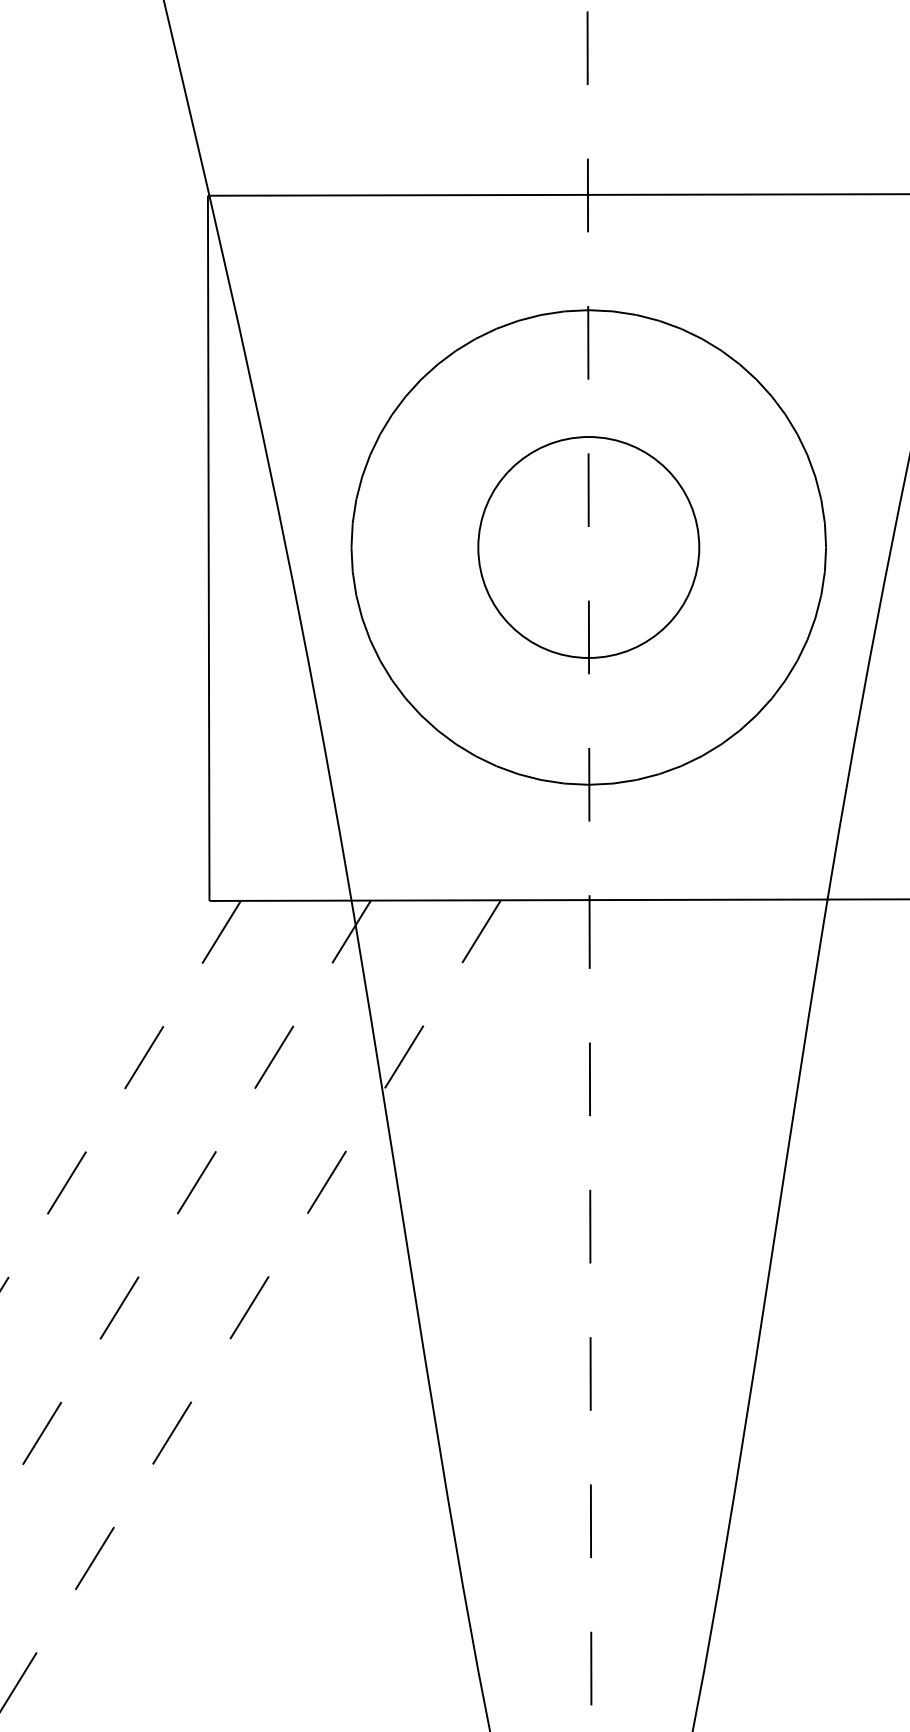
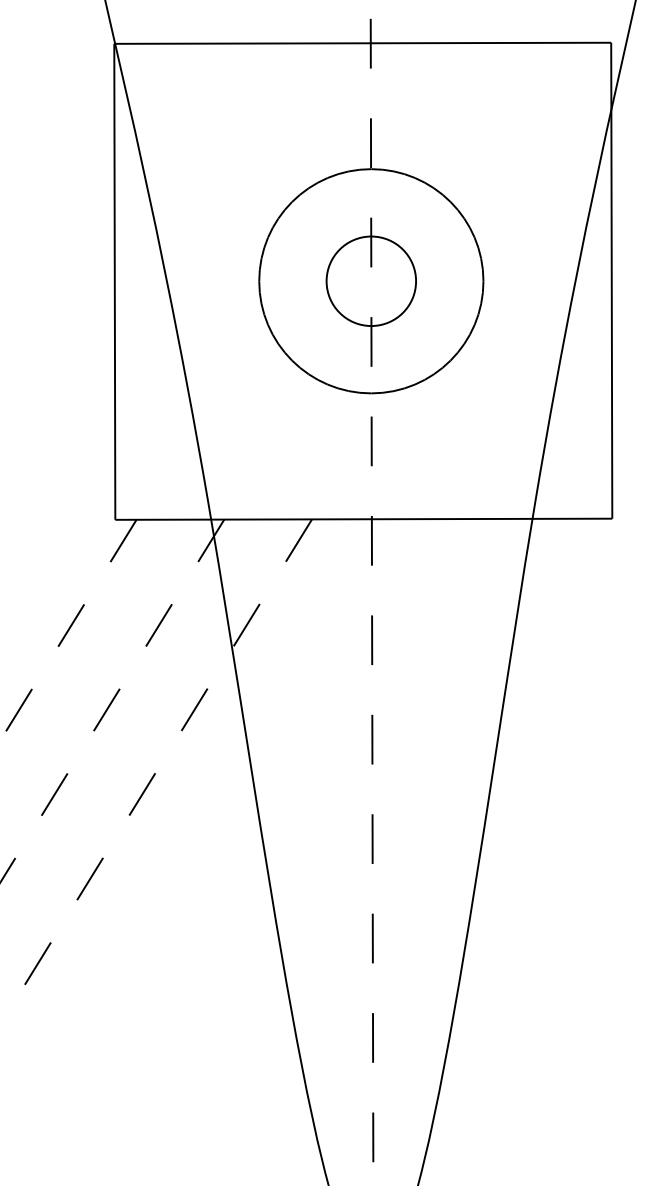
circle: (587, 546) -> (370, 280), size x0.6
circle: (589, 547) -> (371, 281), size x0.7

